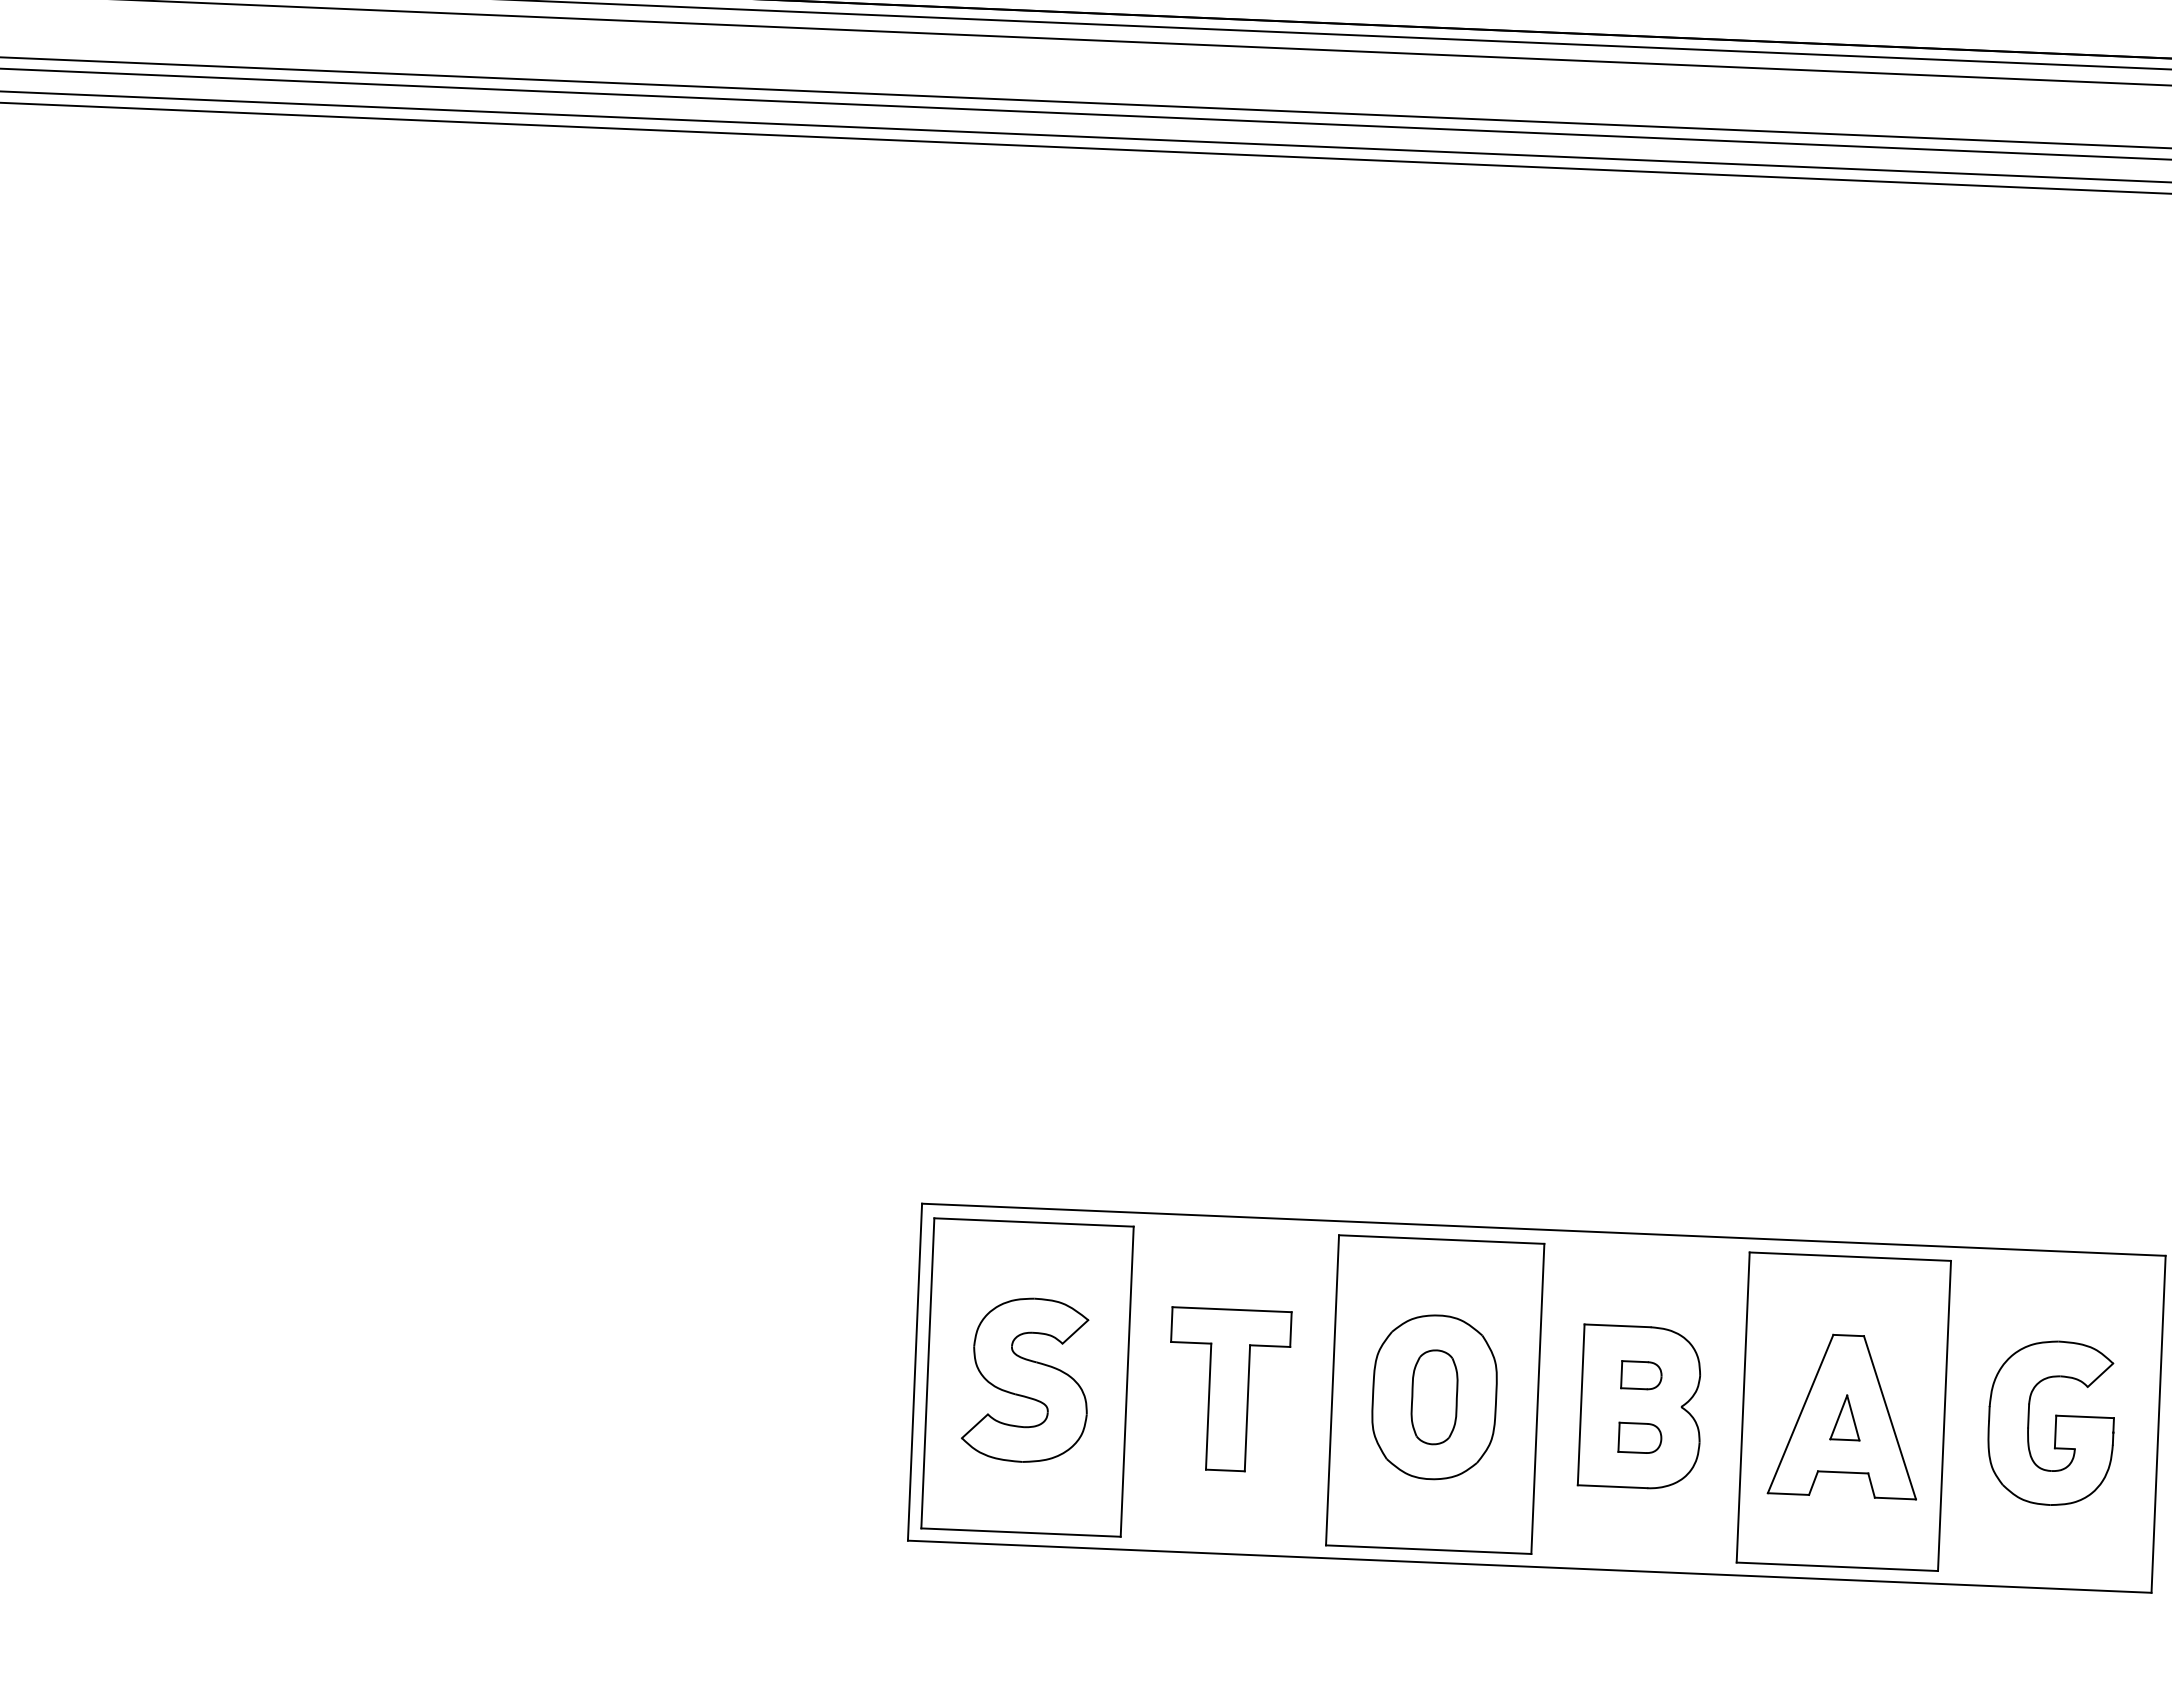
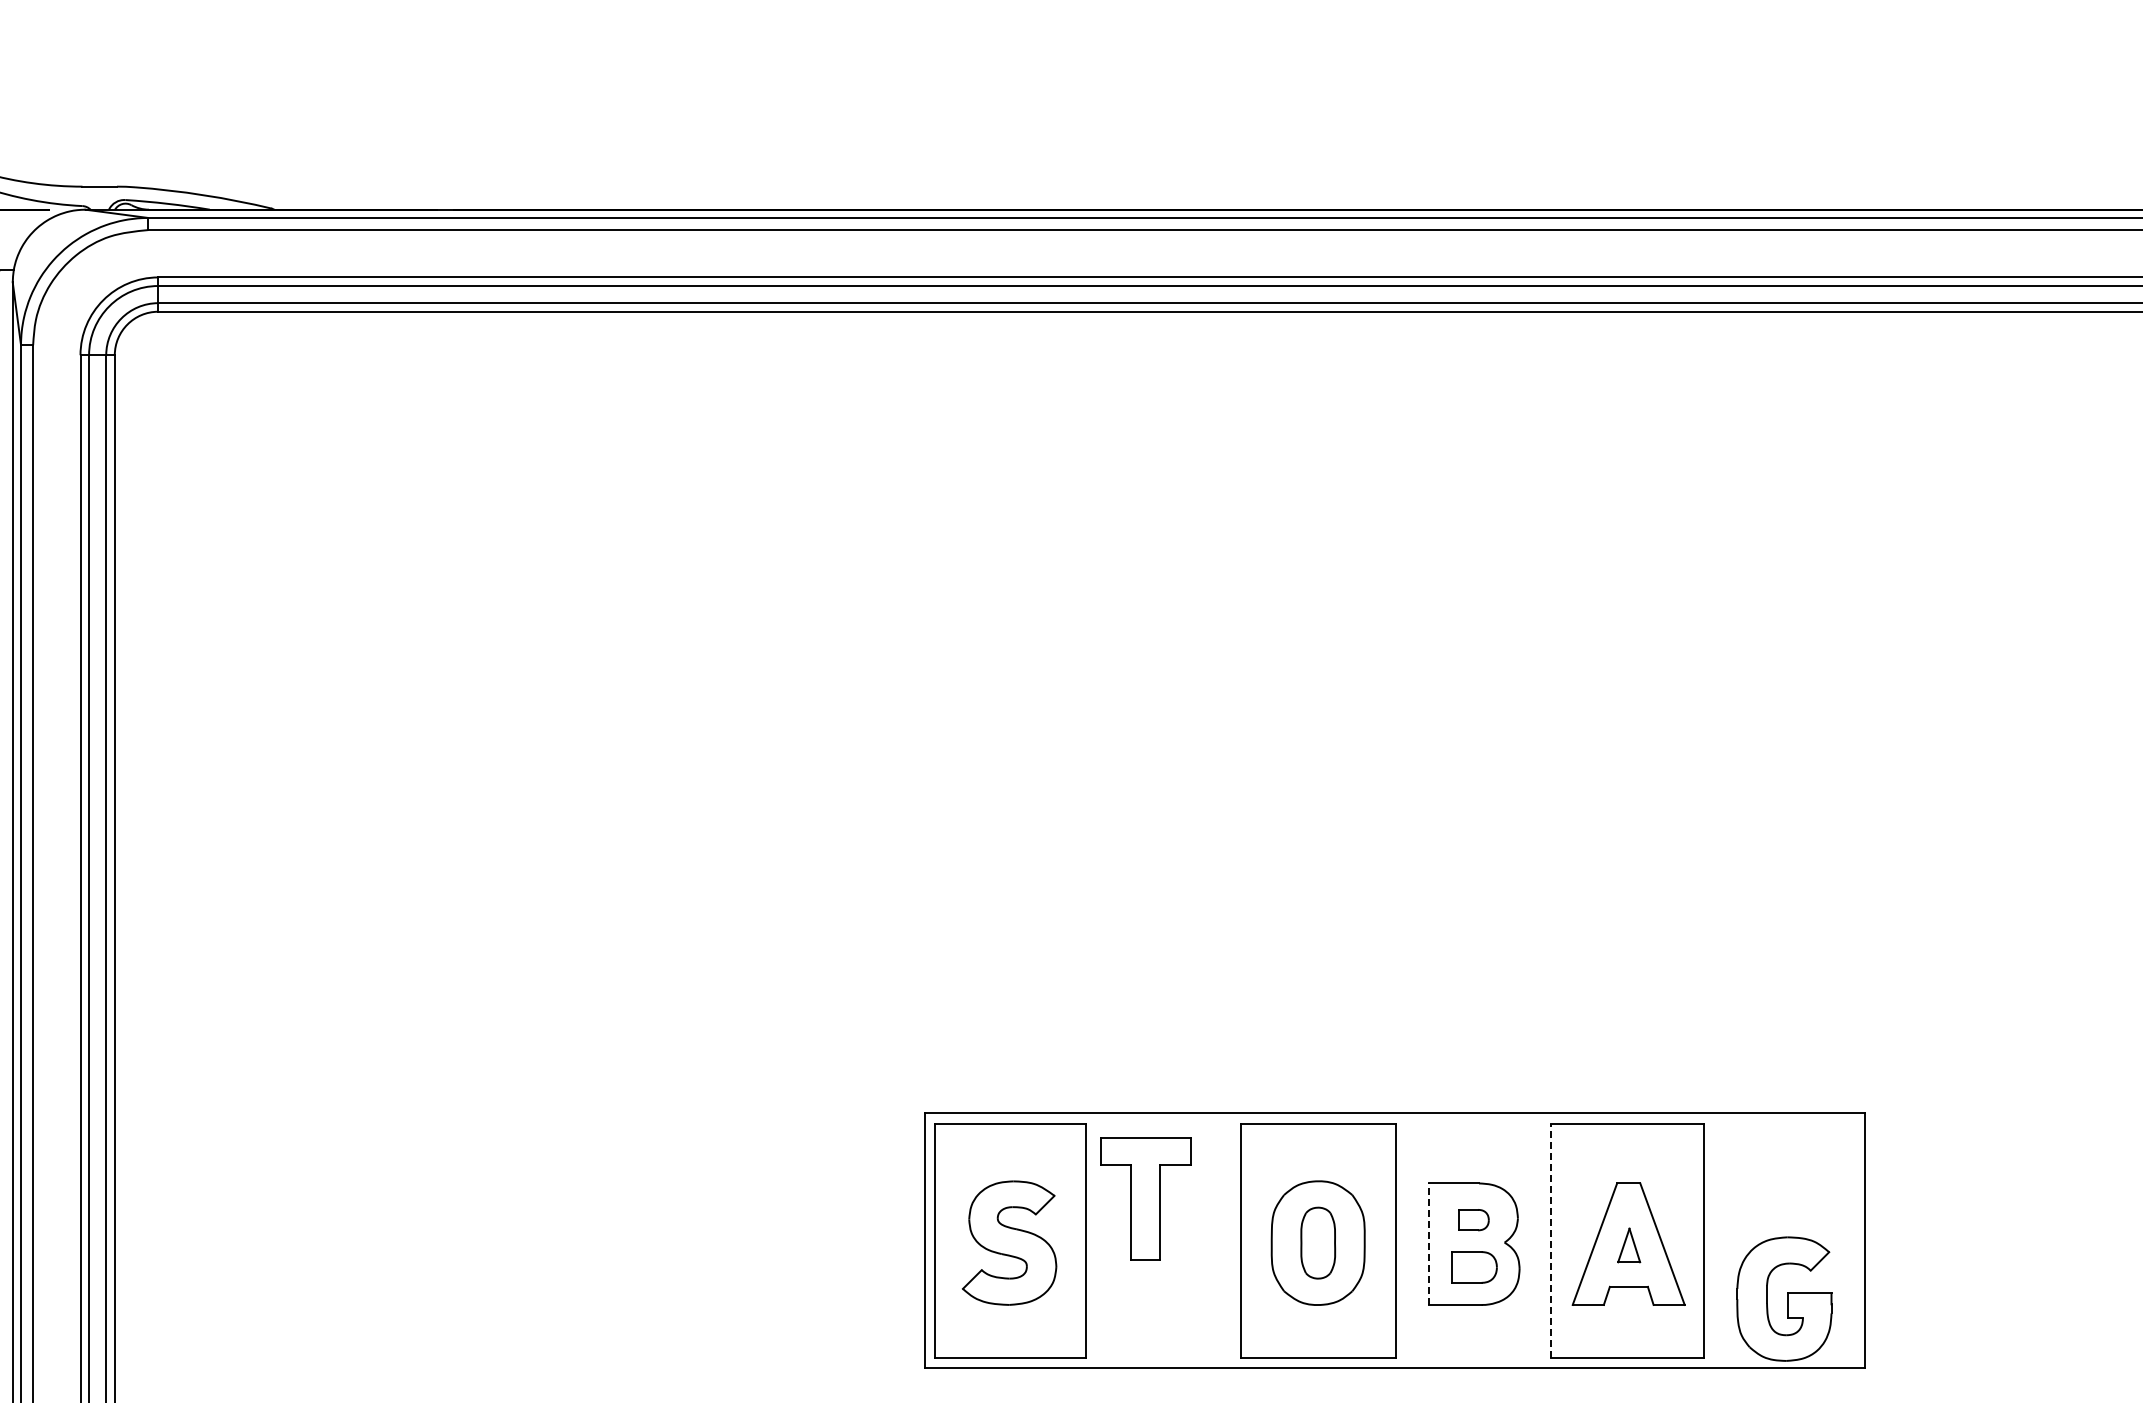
part: (1228, 1389) -> (1145, 1198), moved
line: (1581, 1405) -> (1429, 1244), solid -> dashed
line: (1743, 1406) -> (1551, 1240), solid -> dashed
part: (2051, 1422) -> (1784, 1298), moved
part: (1639, 1438) -> (1474, 1267), size x1.4

